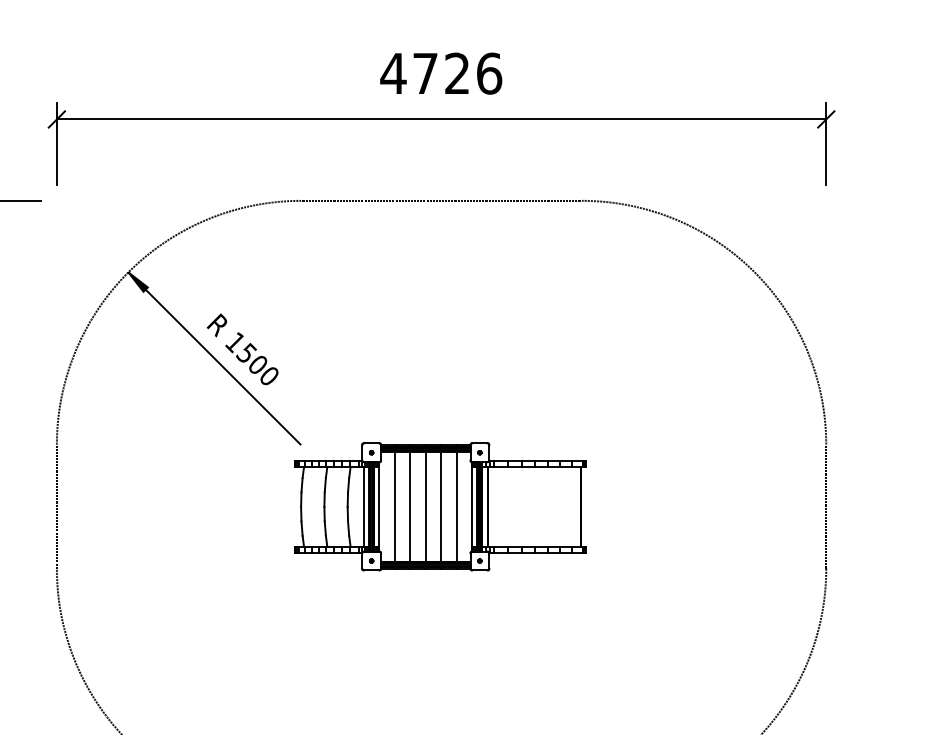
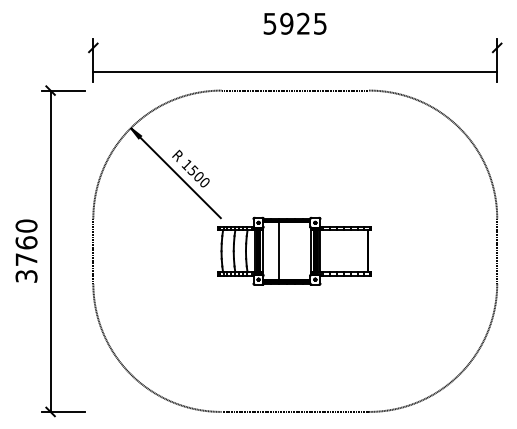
text: (442, 73) -> (295, 23), 4726 -> 5925
line: (442, 118) -> (295, 71), moved
line: (394, 507) -> (270, 251), removed
line: (424, 507) -> (286, 251), removed
line: (442, 507) -> (295, 251), removed
line: (457, 507) -> (303, 251), removed

